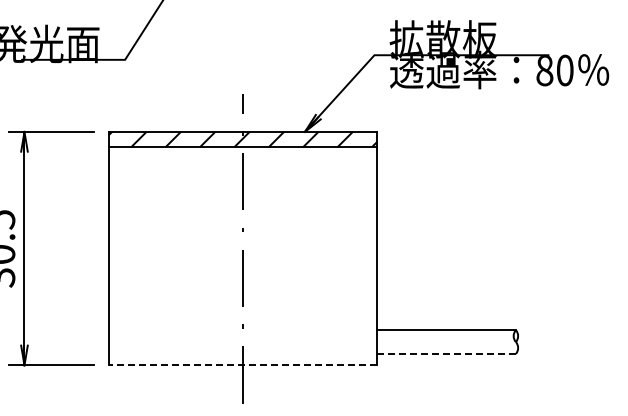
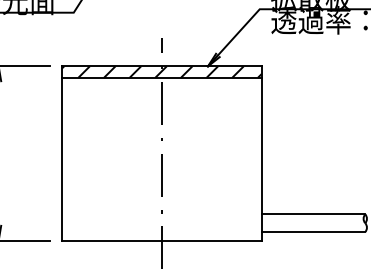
line: (447, 353) -> (314, 231), dashed -> solid
line: (242, 365) -> (161, 240), dashed -> solid

